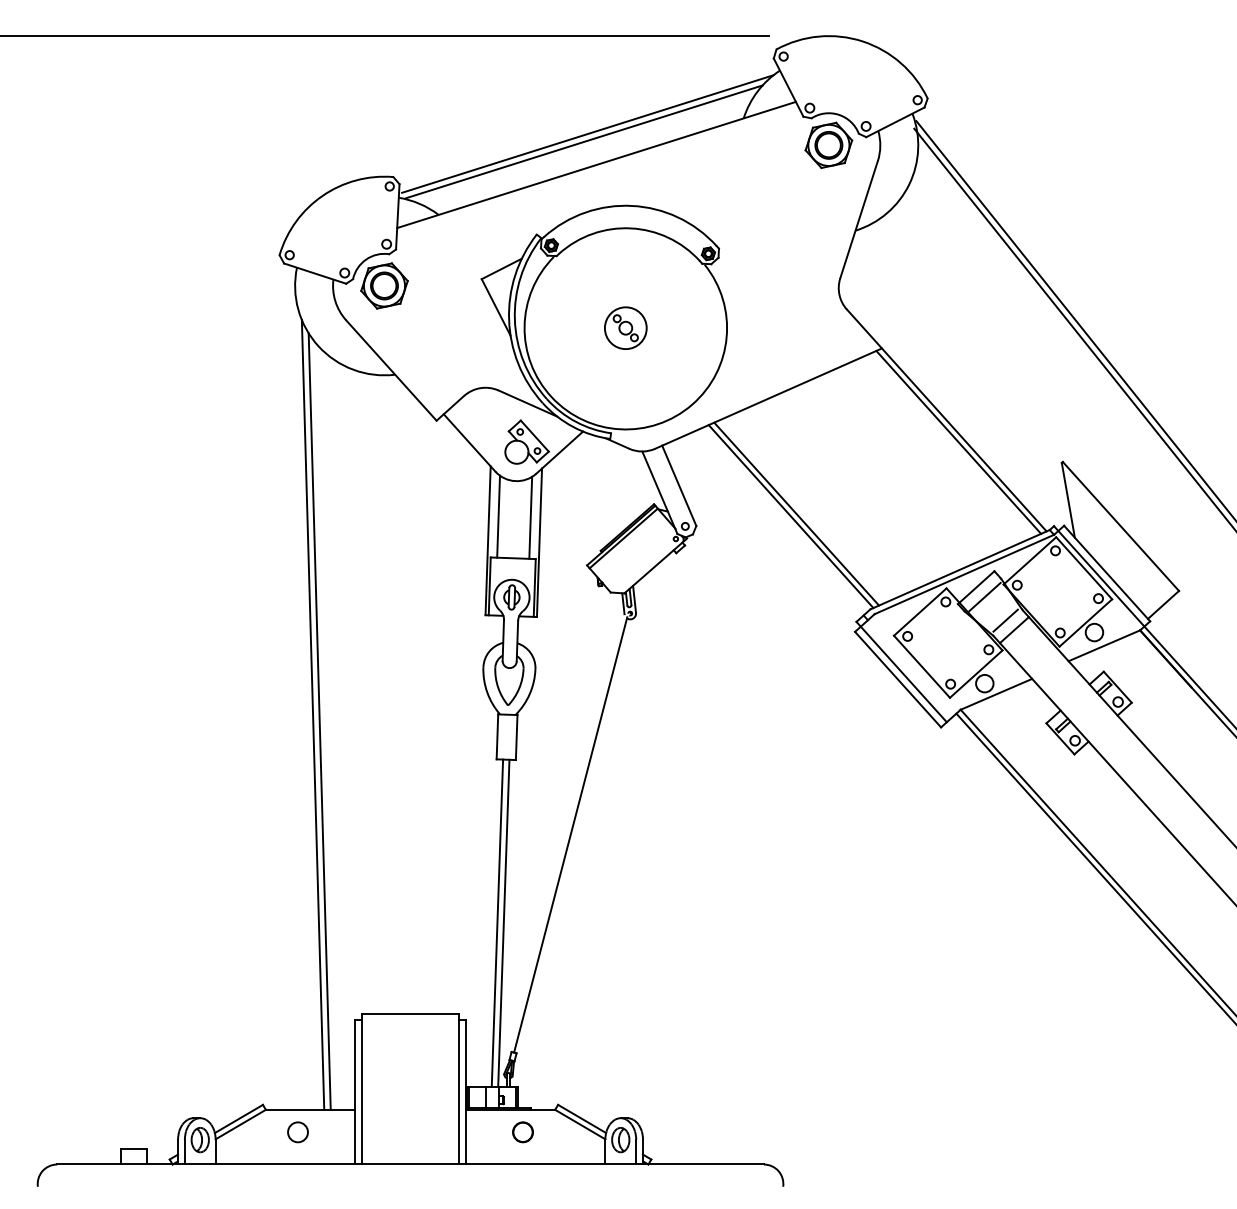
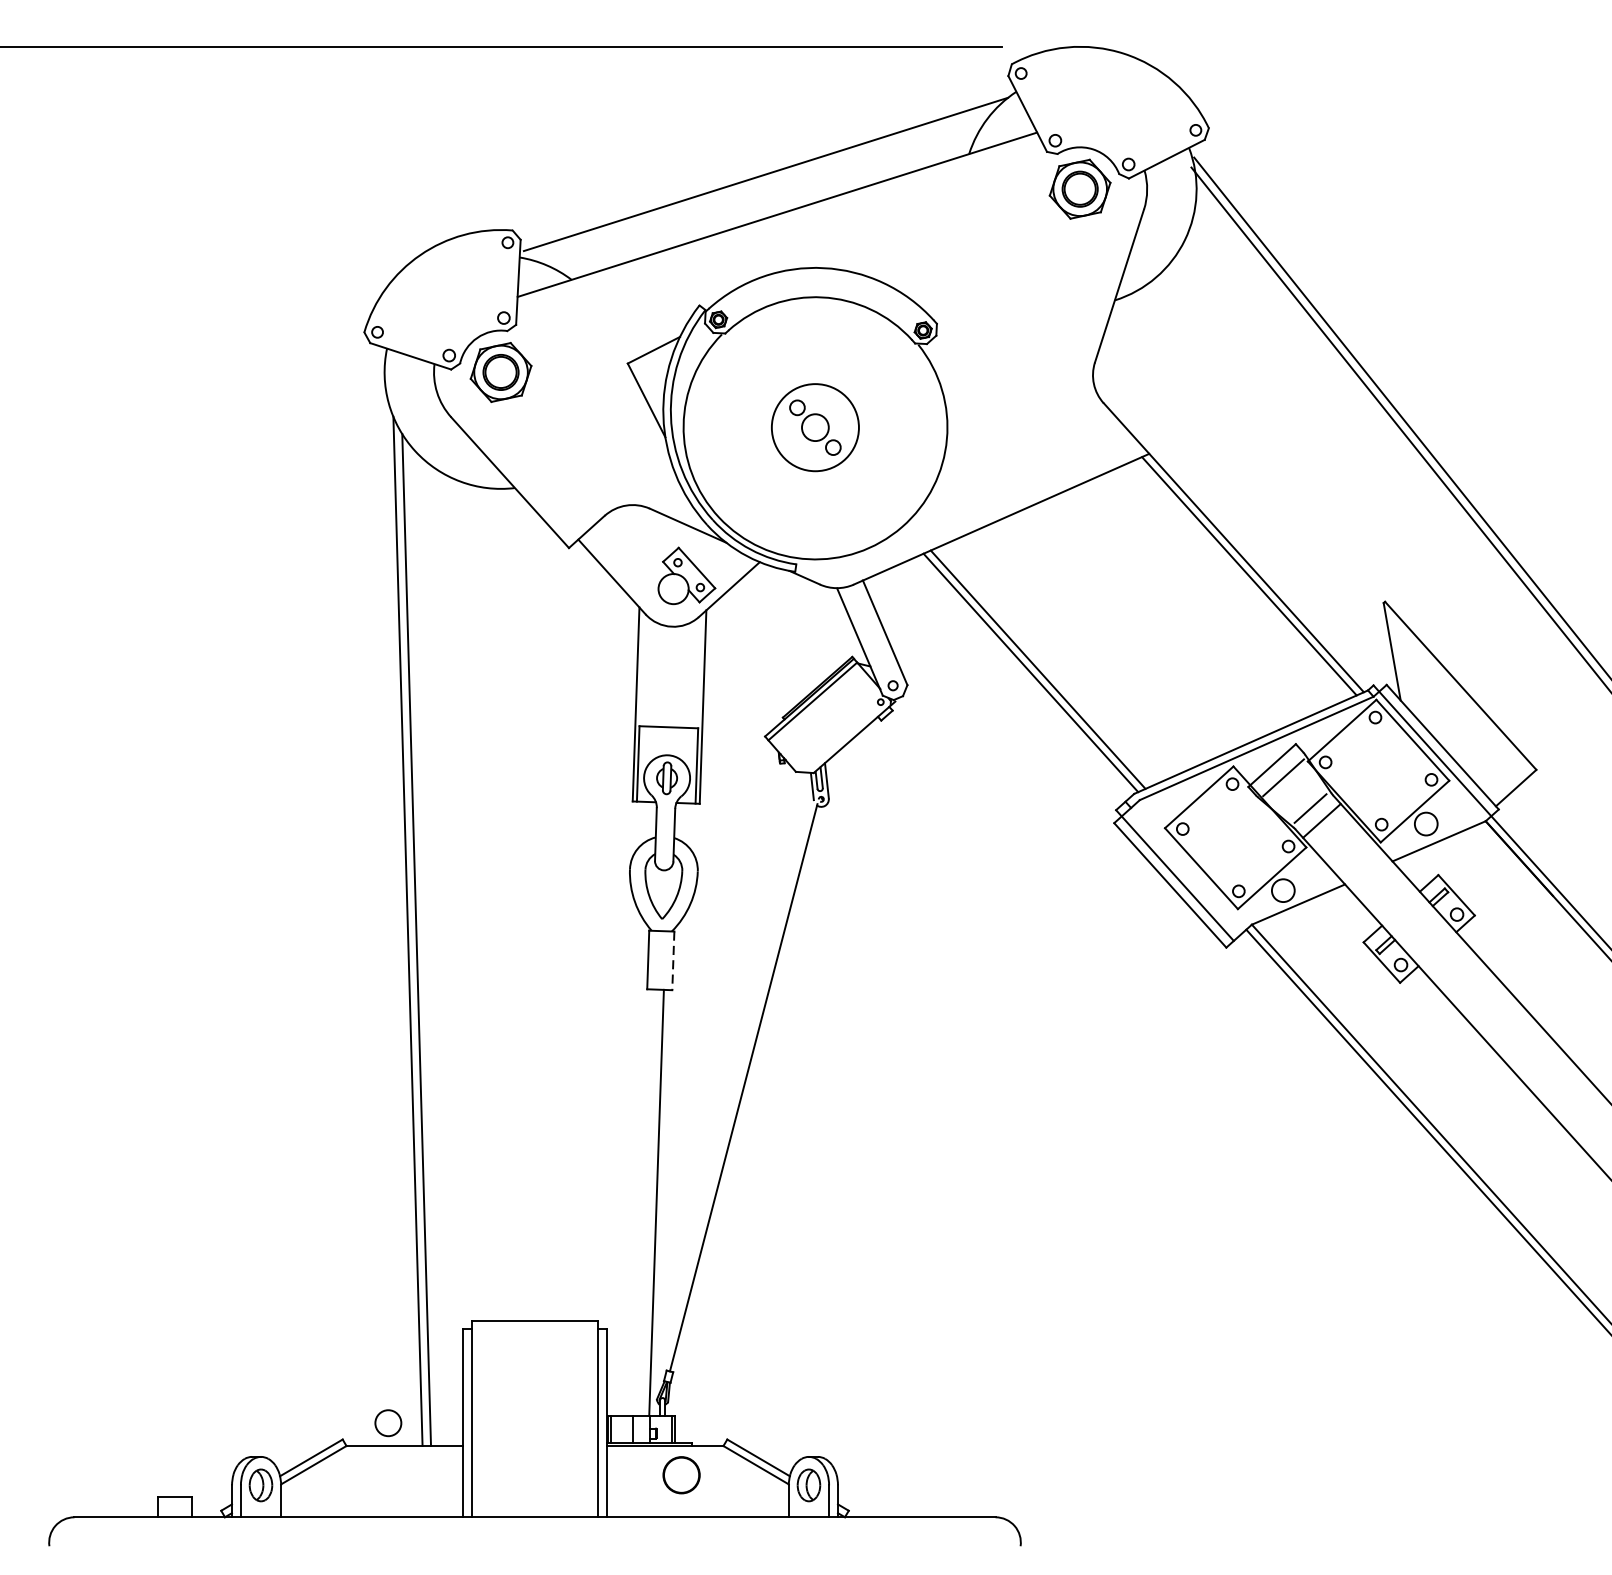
line: (583, 141) -> (760, 184), removed
part: (625, 327) -> (815, 426), size x1.6
line: (498, 516) -> (649, 672), removed
line: (530, 517) -> (691, 674), removed
line: (516, 737) -> (673, 960), solid -> dashed
line: (497, 922) -> (648, 1201), removed
circle: (297, 1132) -> (387, 1423), moved
part: (522, 1132) -> (680, 1475), size x1.4

